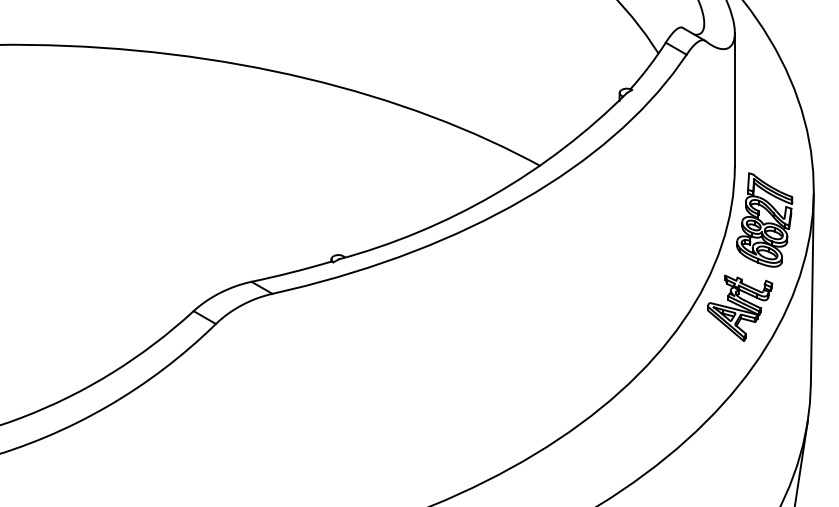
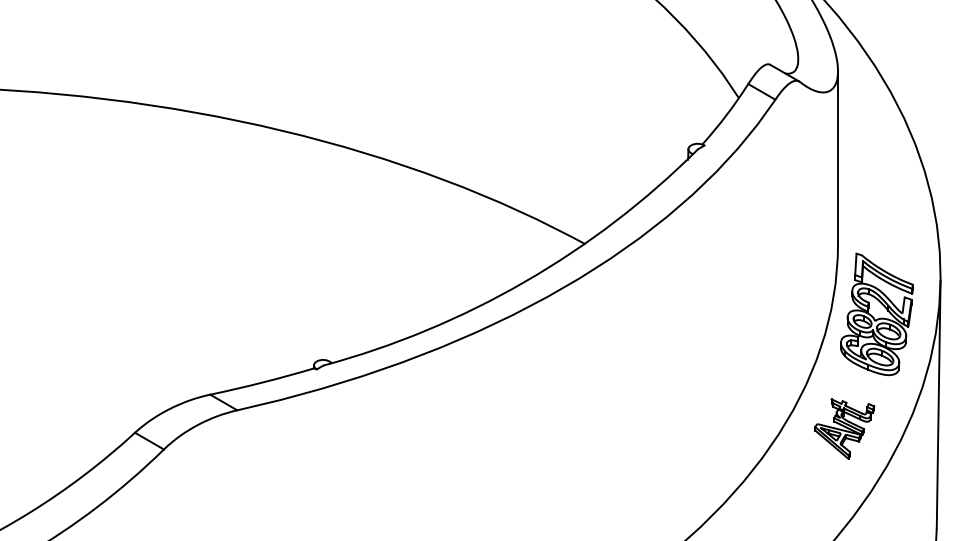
part: (740, 307) -> (845, 428), size x0.7

